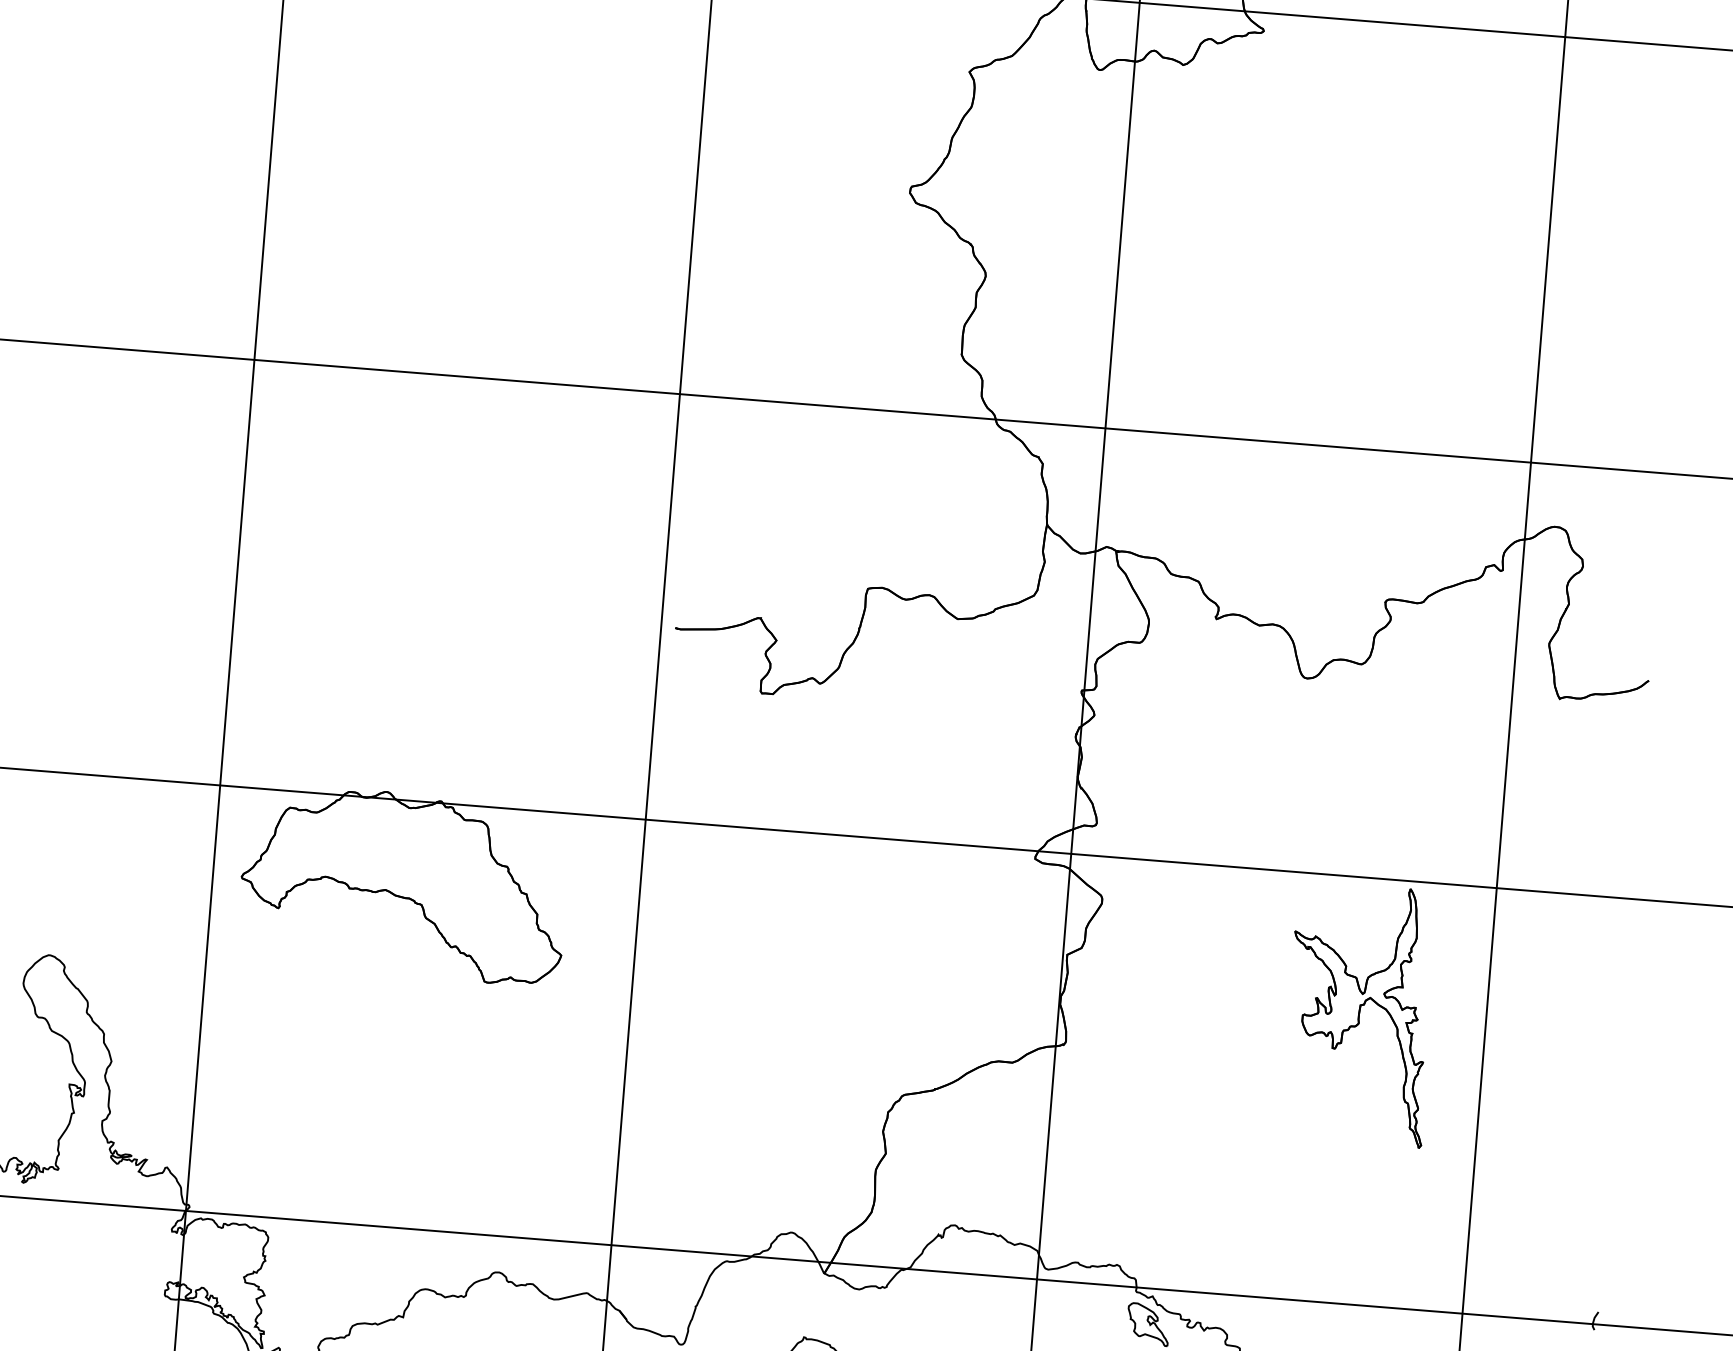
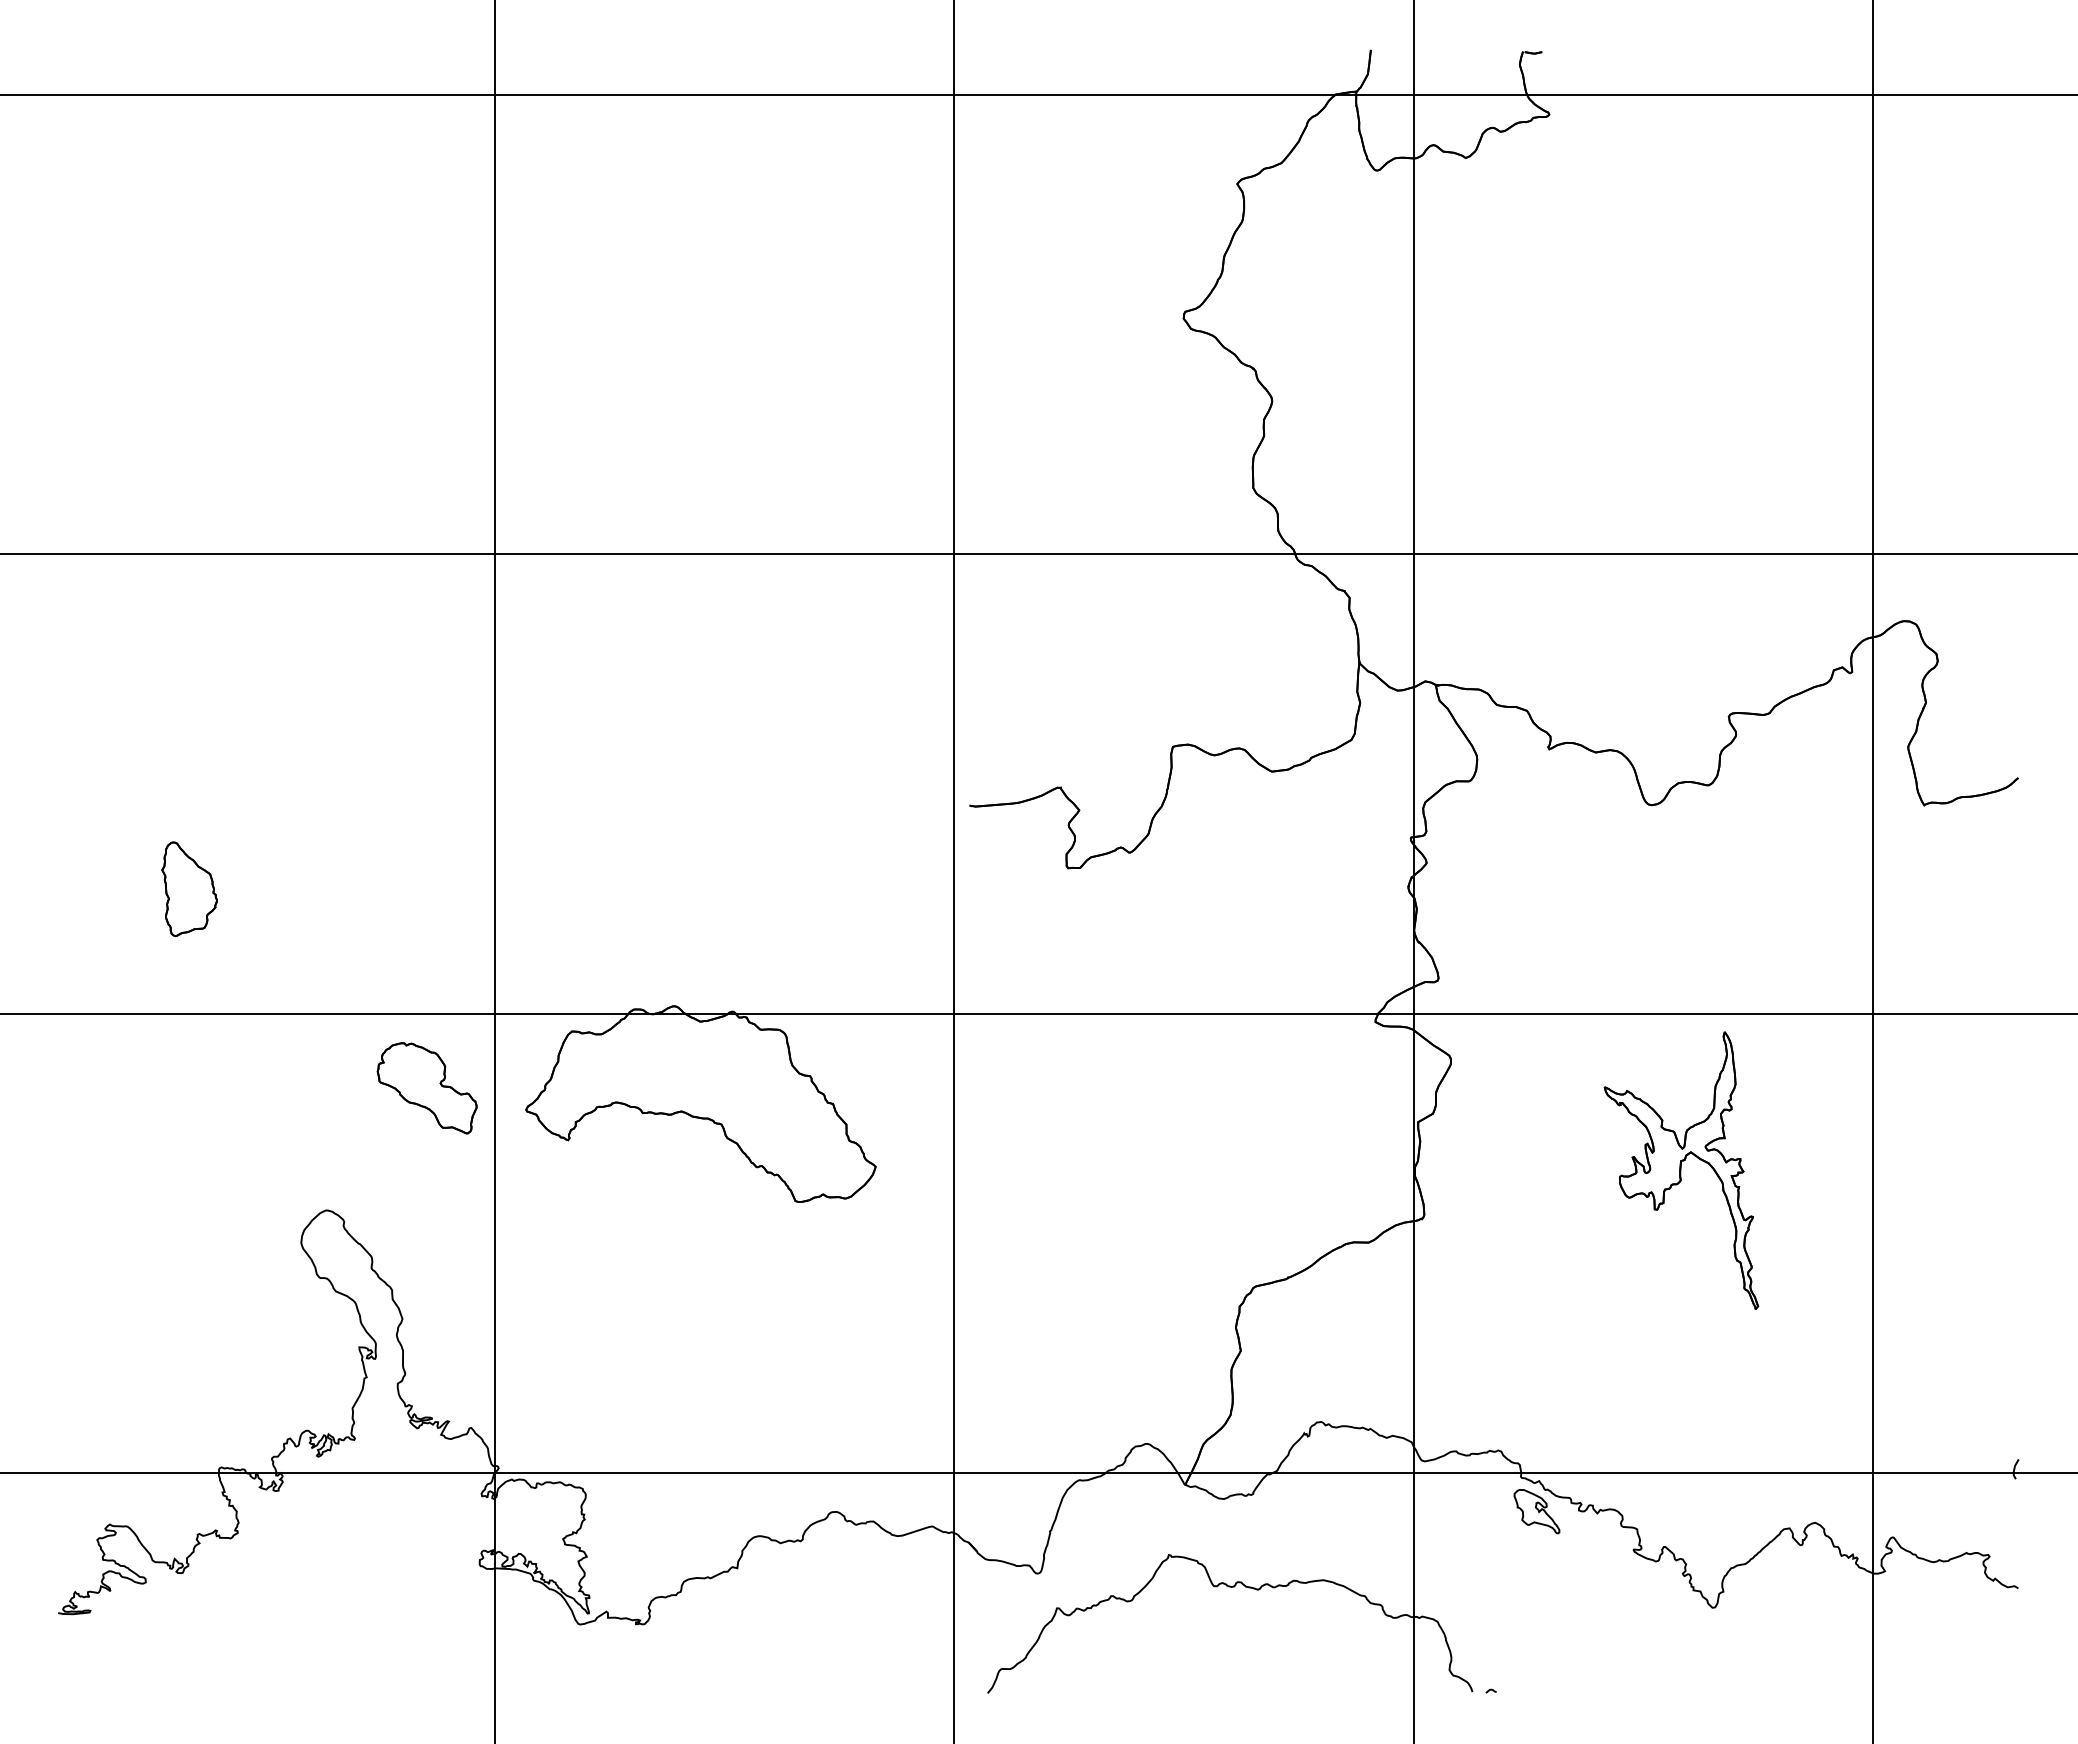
part: (150, 849) -> (426, 1088), added
part: (1360, 1014) -> (1681, 1170), moved

